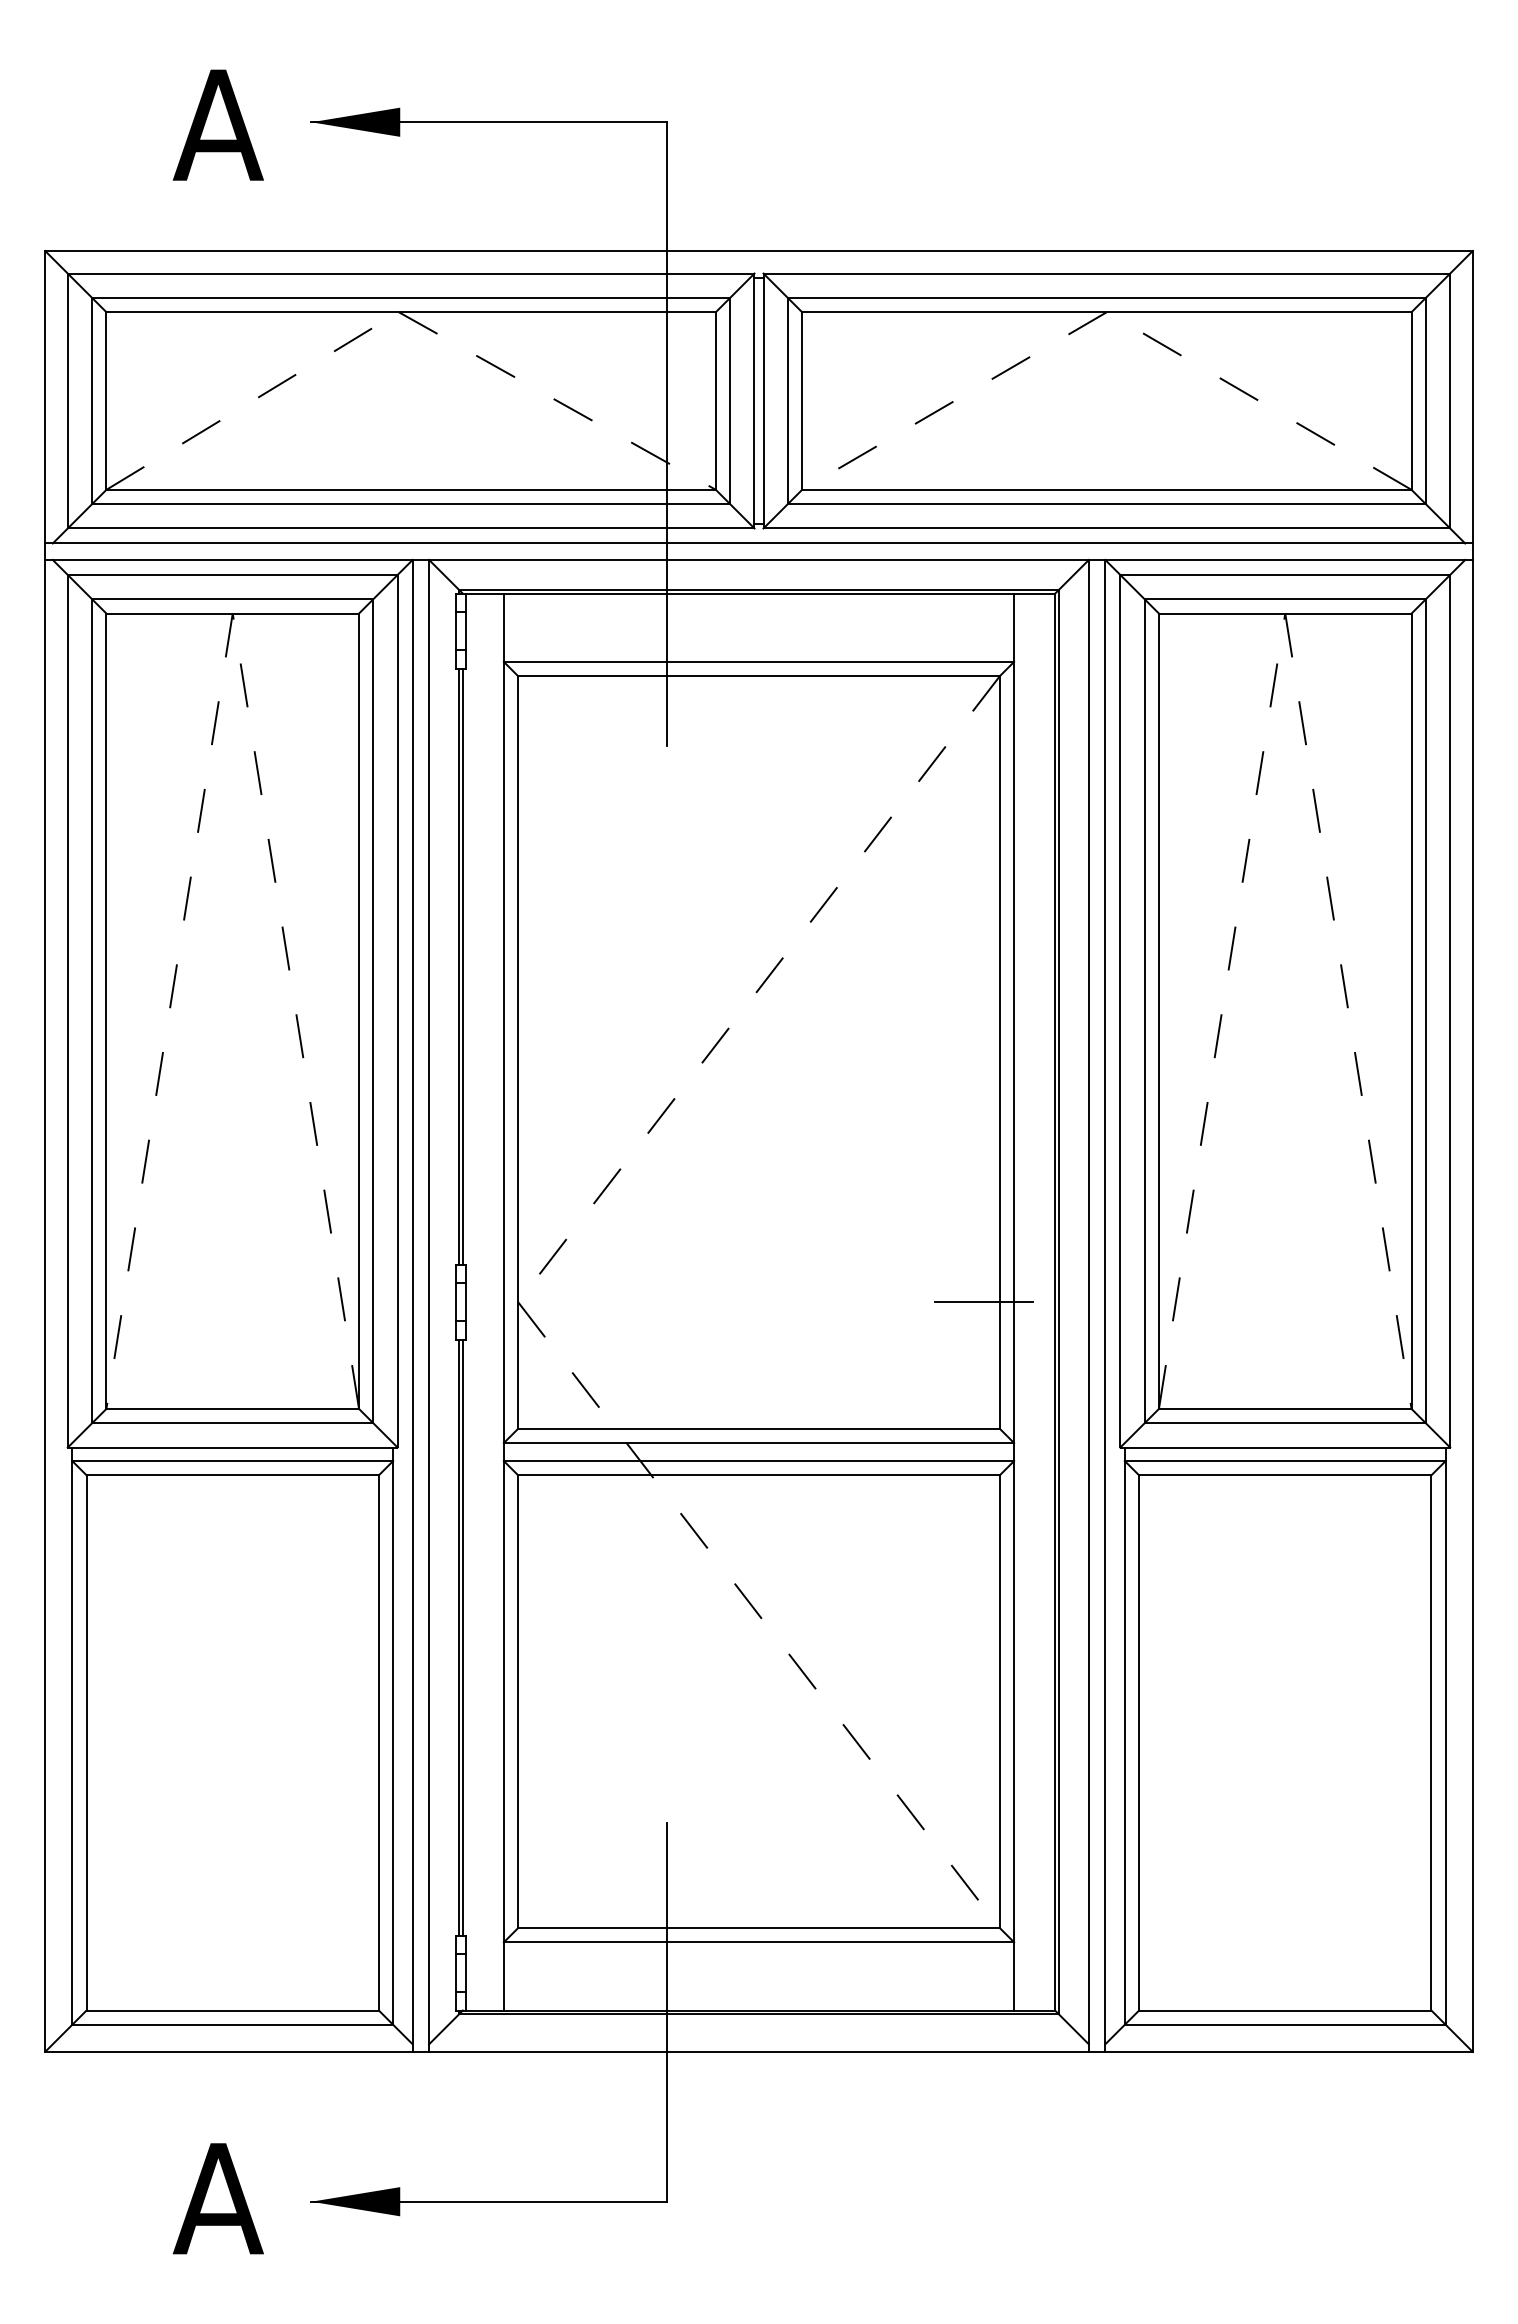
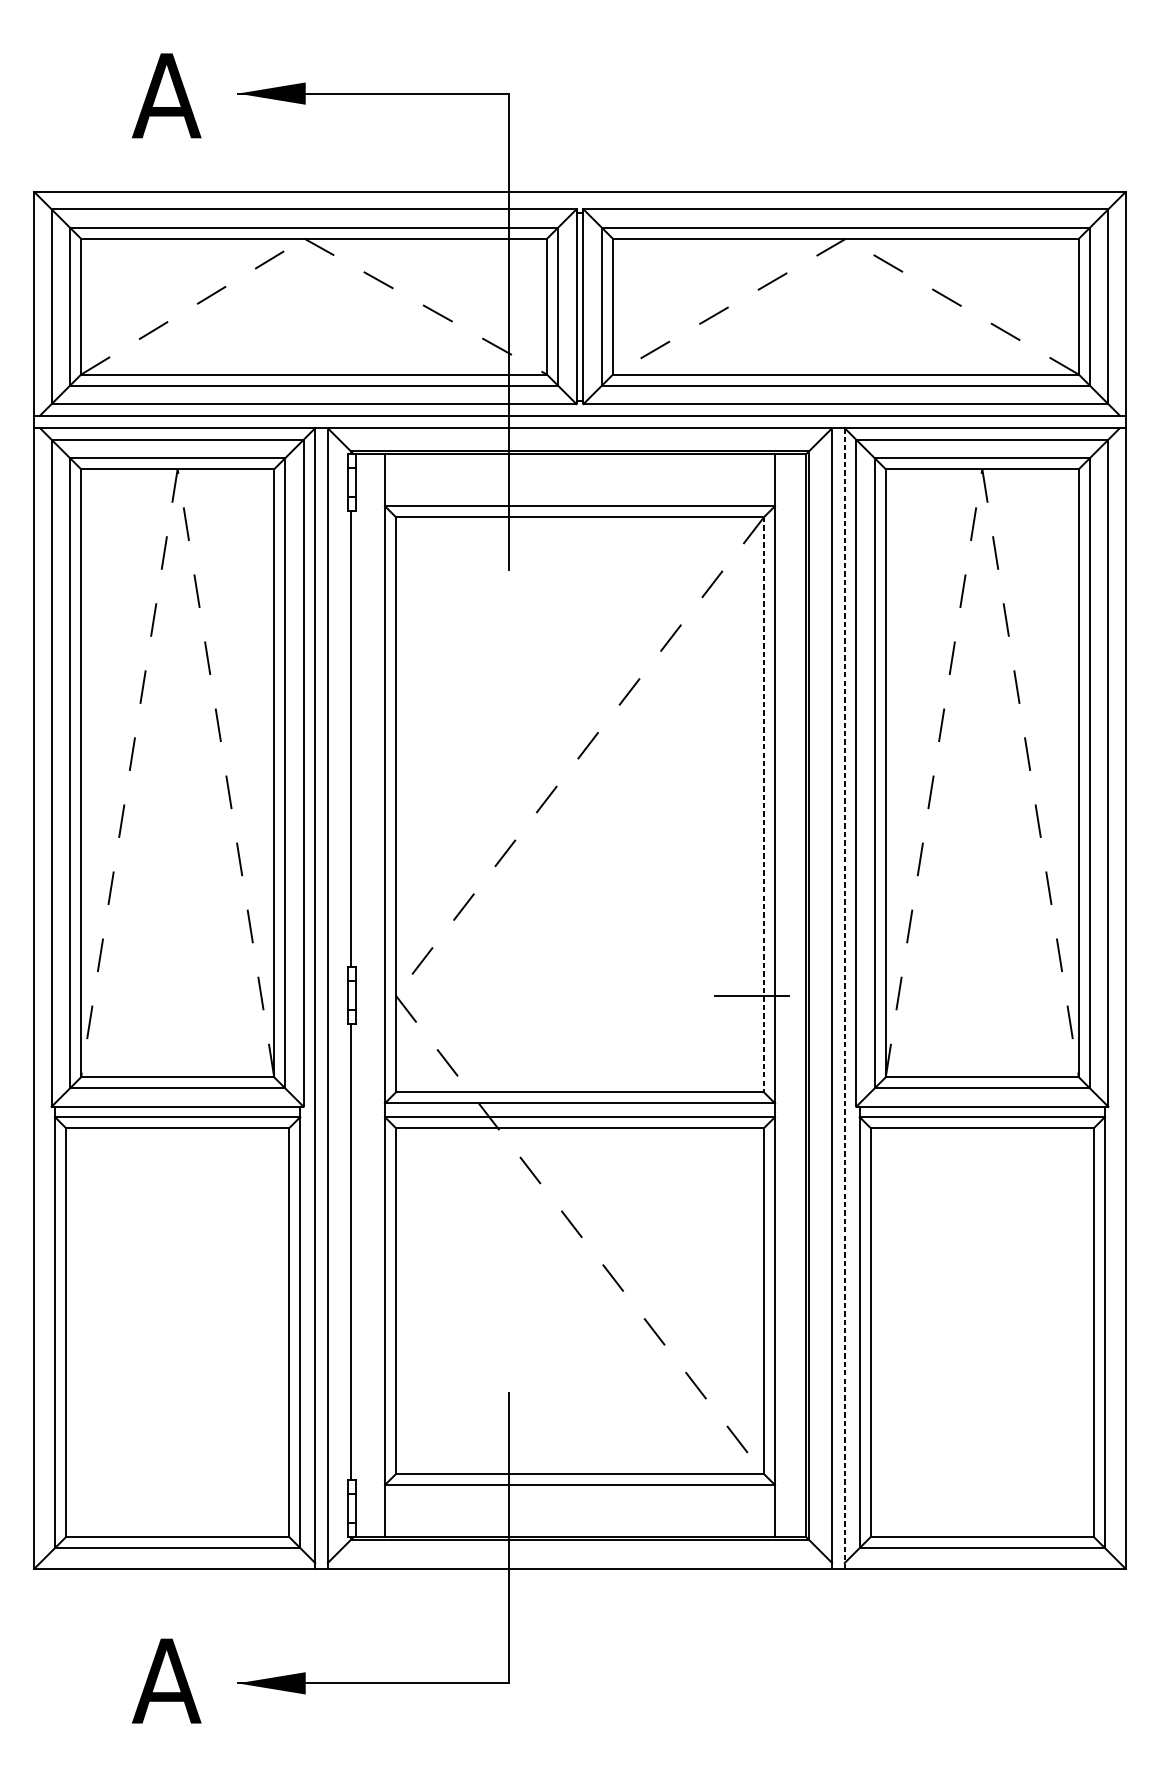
line: (462, 966) -> (353, 739), removed
line: (999, 1052) -> (763, 804), solid -> dashed
line: (1105, 1305) -> (844, 998), solid -> dashed
line: (462, 1637) -> (353, 1252), removed

